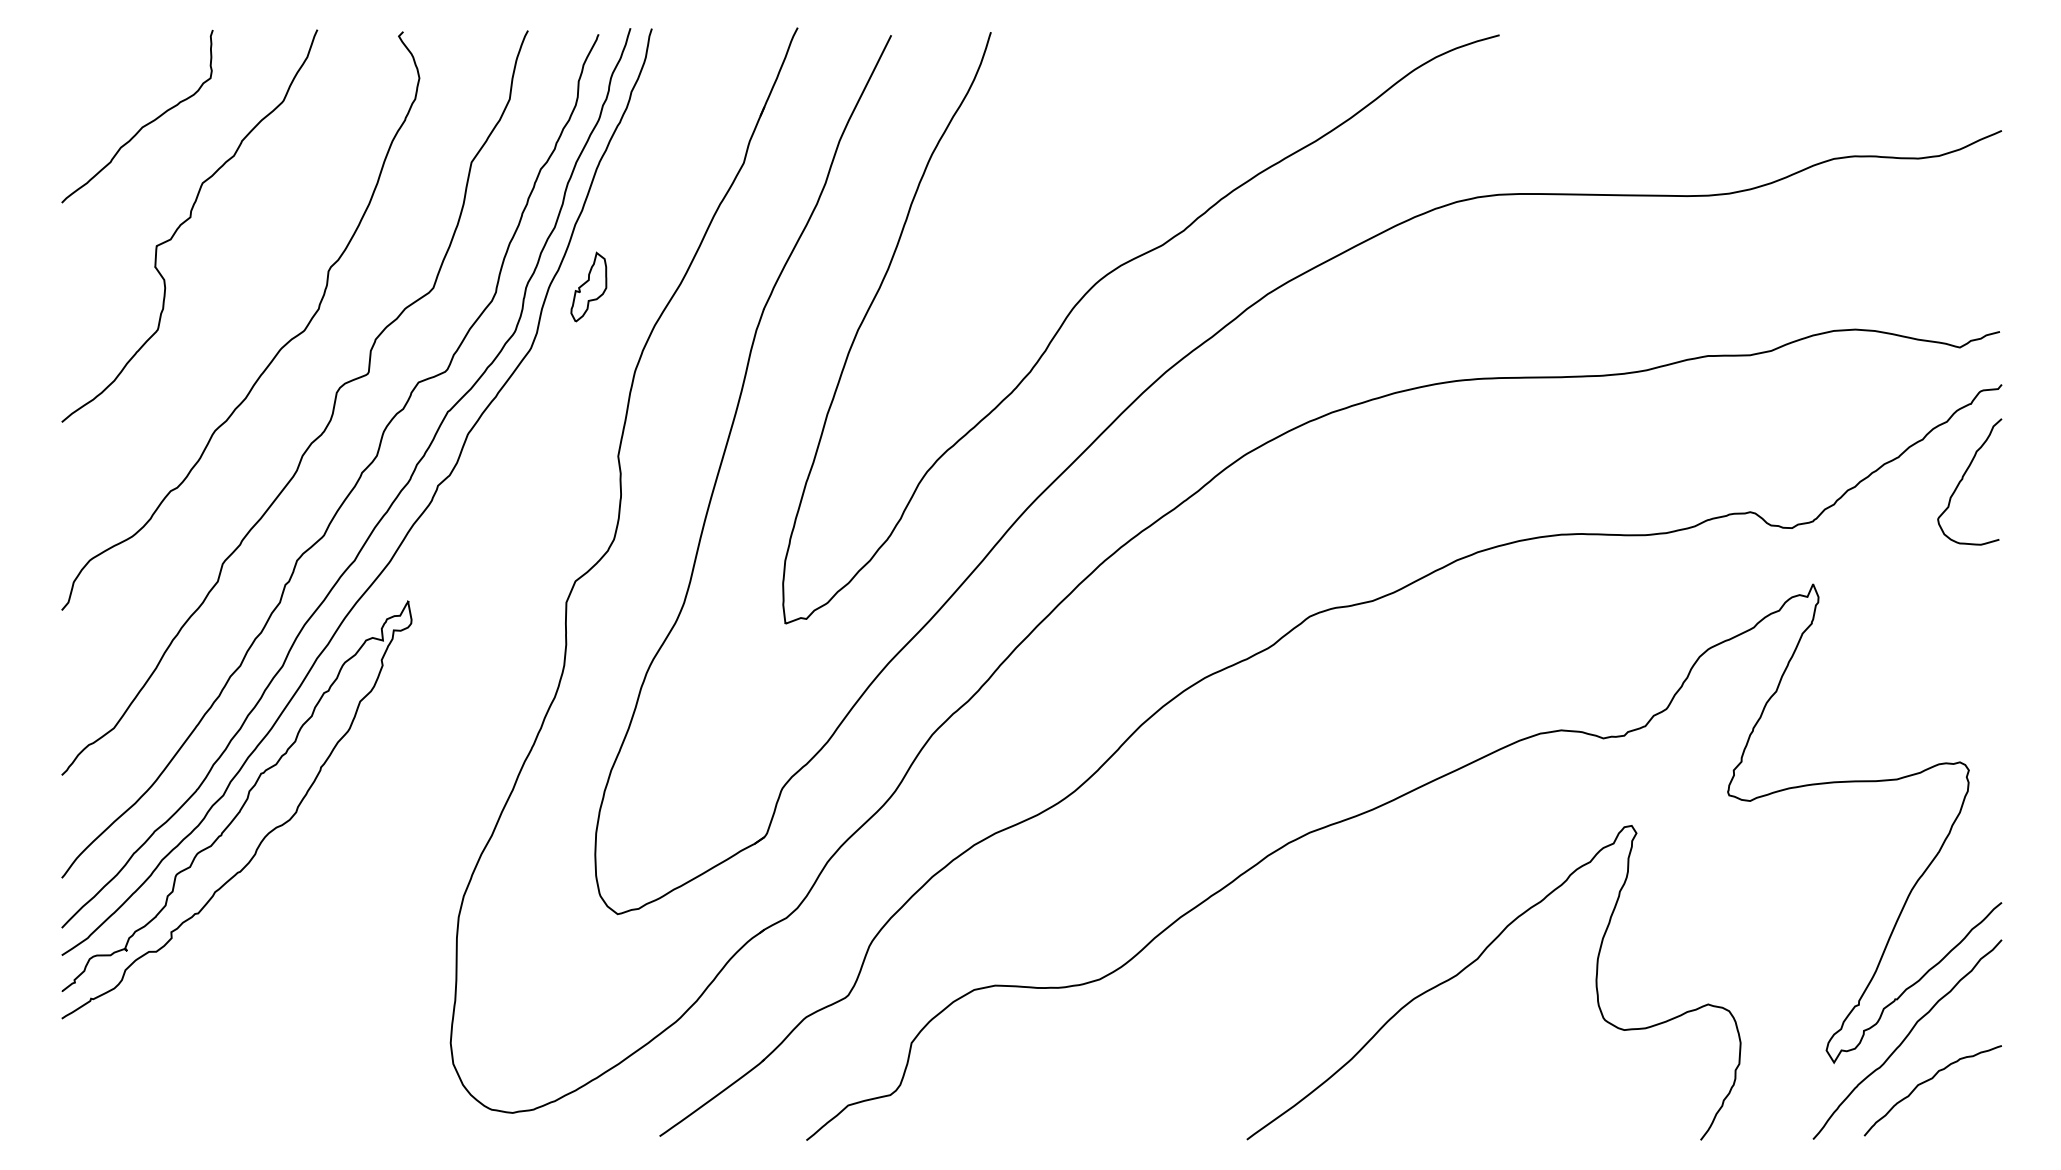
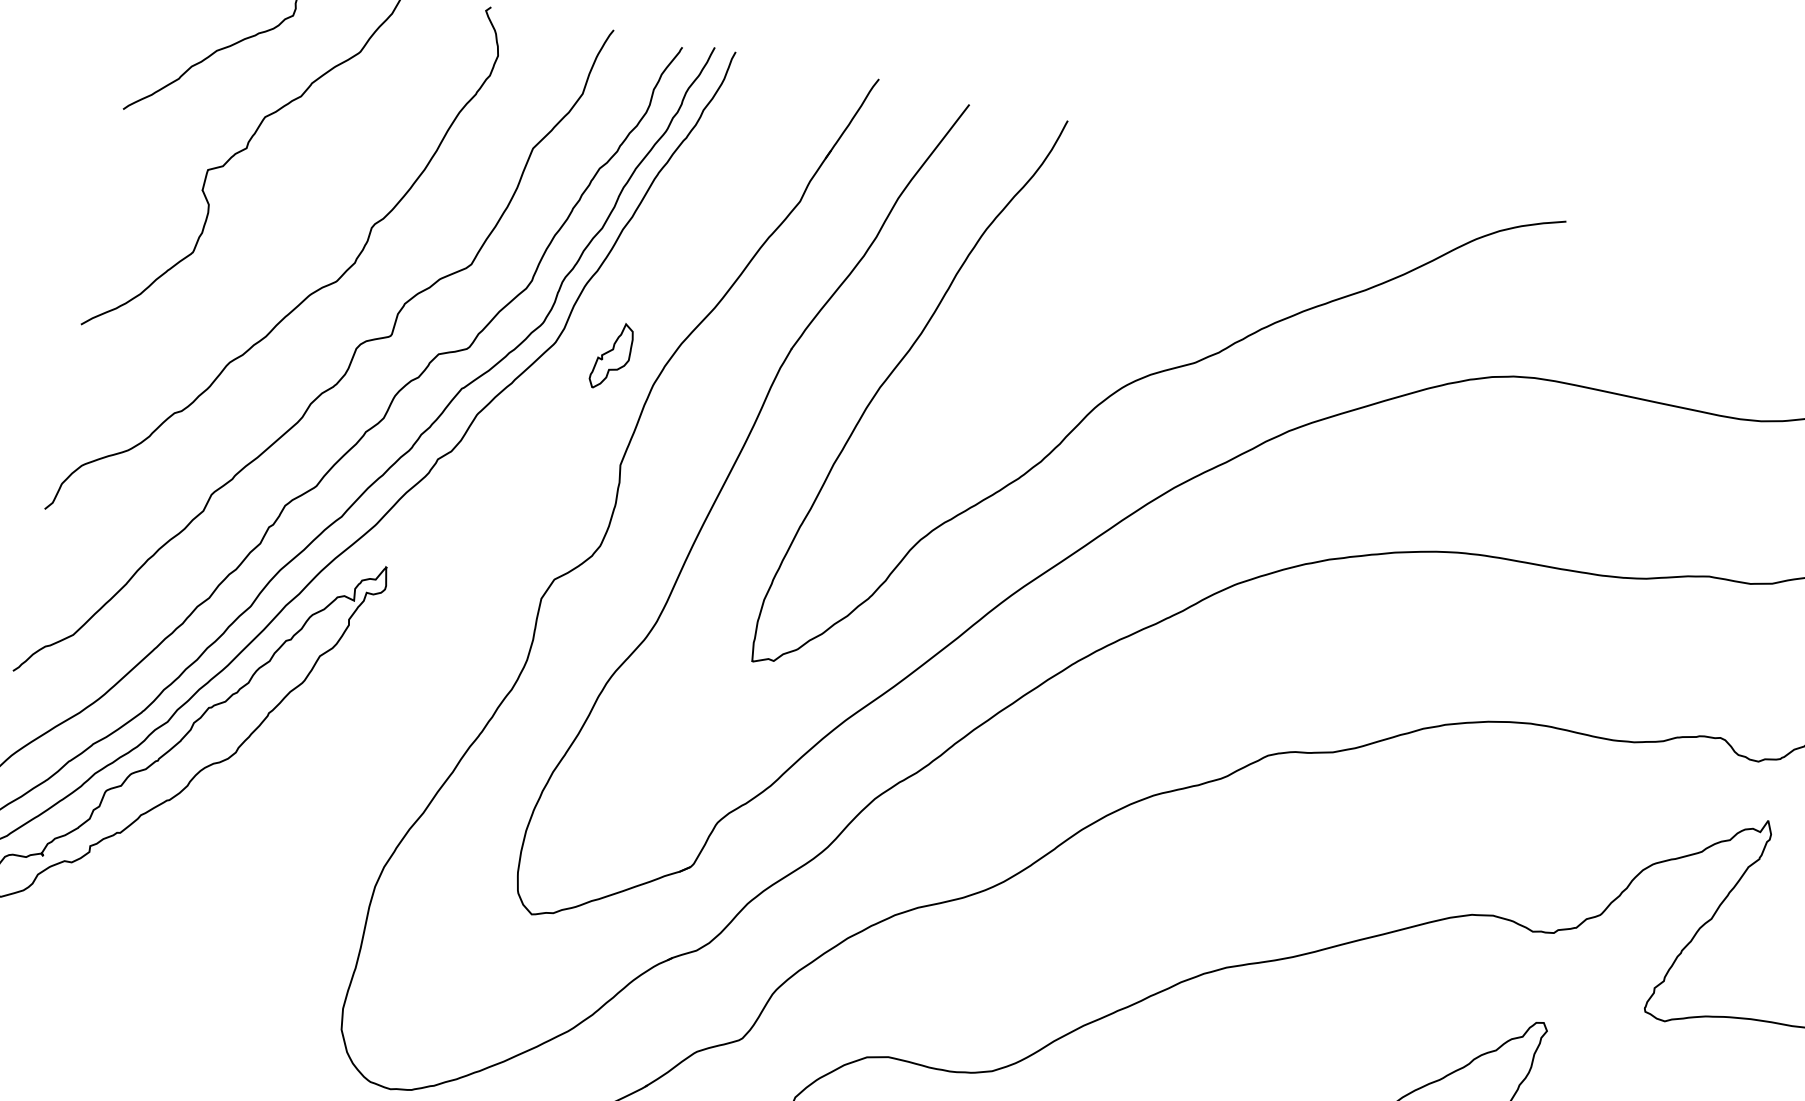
part: (588, 286) -> (611, 355), moved

